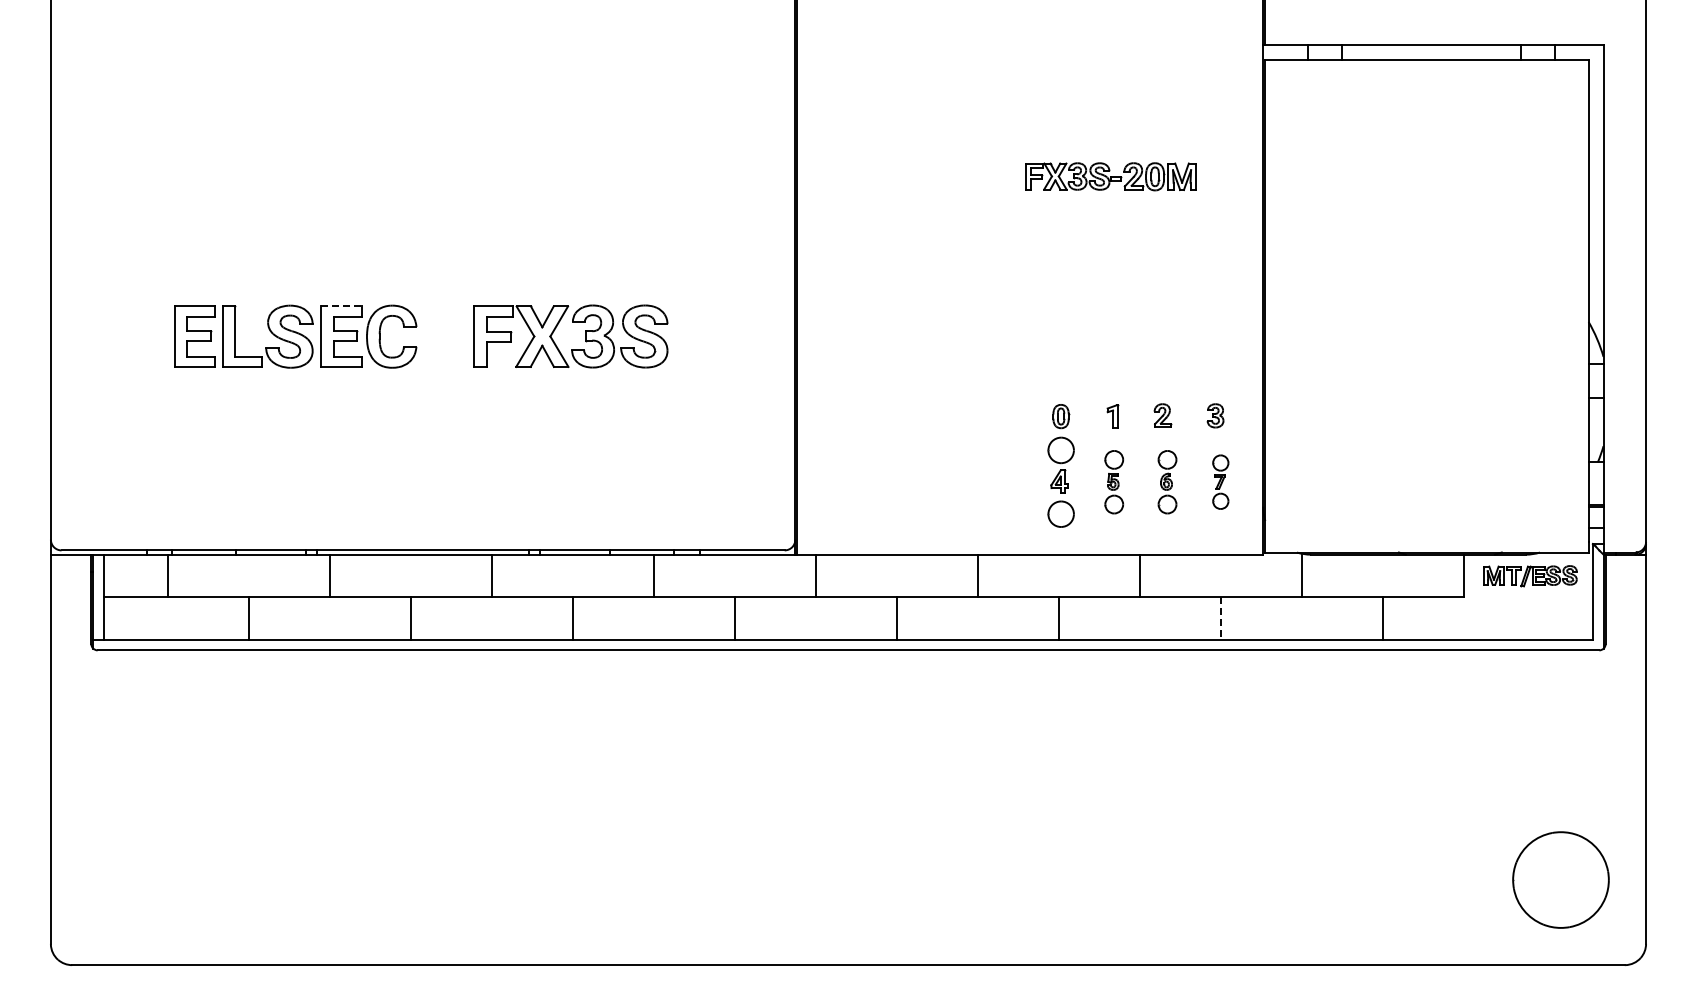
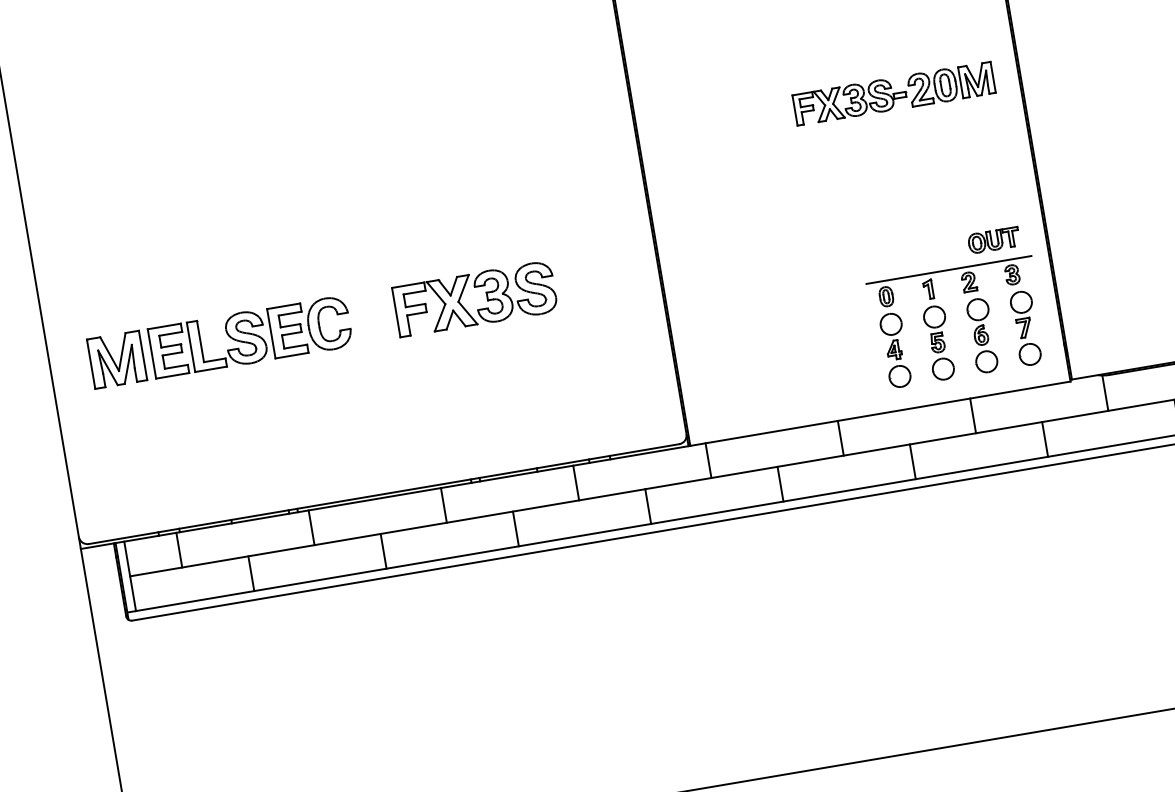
part: (1110, 176) -> (893, 93), size x1.43
line: (341, 306) -> (283, 306), dashed -> solid
part: (131, 336) -> (116, 359), added
part: (1200, 370) -> (993, 239), added
line: (1140, 397) -> (948, 270), added
part: (1113, 481) -> (938, 342), size x1.43
part: (1167, 481) -> (982, 335), size x1.43
part: (1220, 481) -> (1025, 327), size x1.67
line: (1221, 618) -> (1045, 439), dashed -> solid

